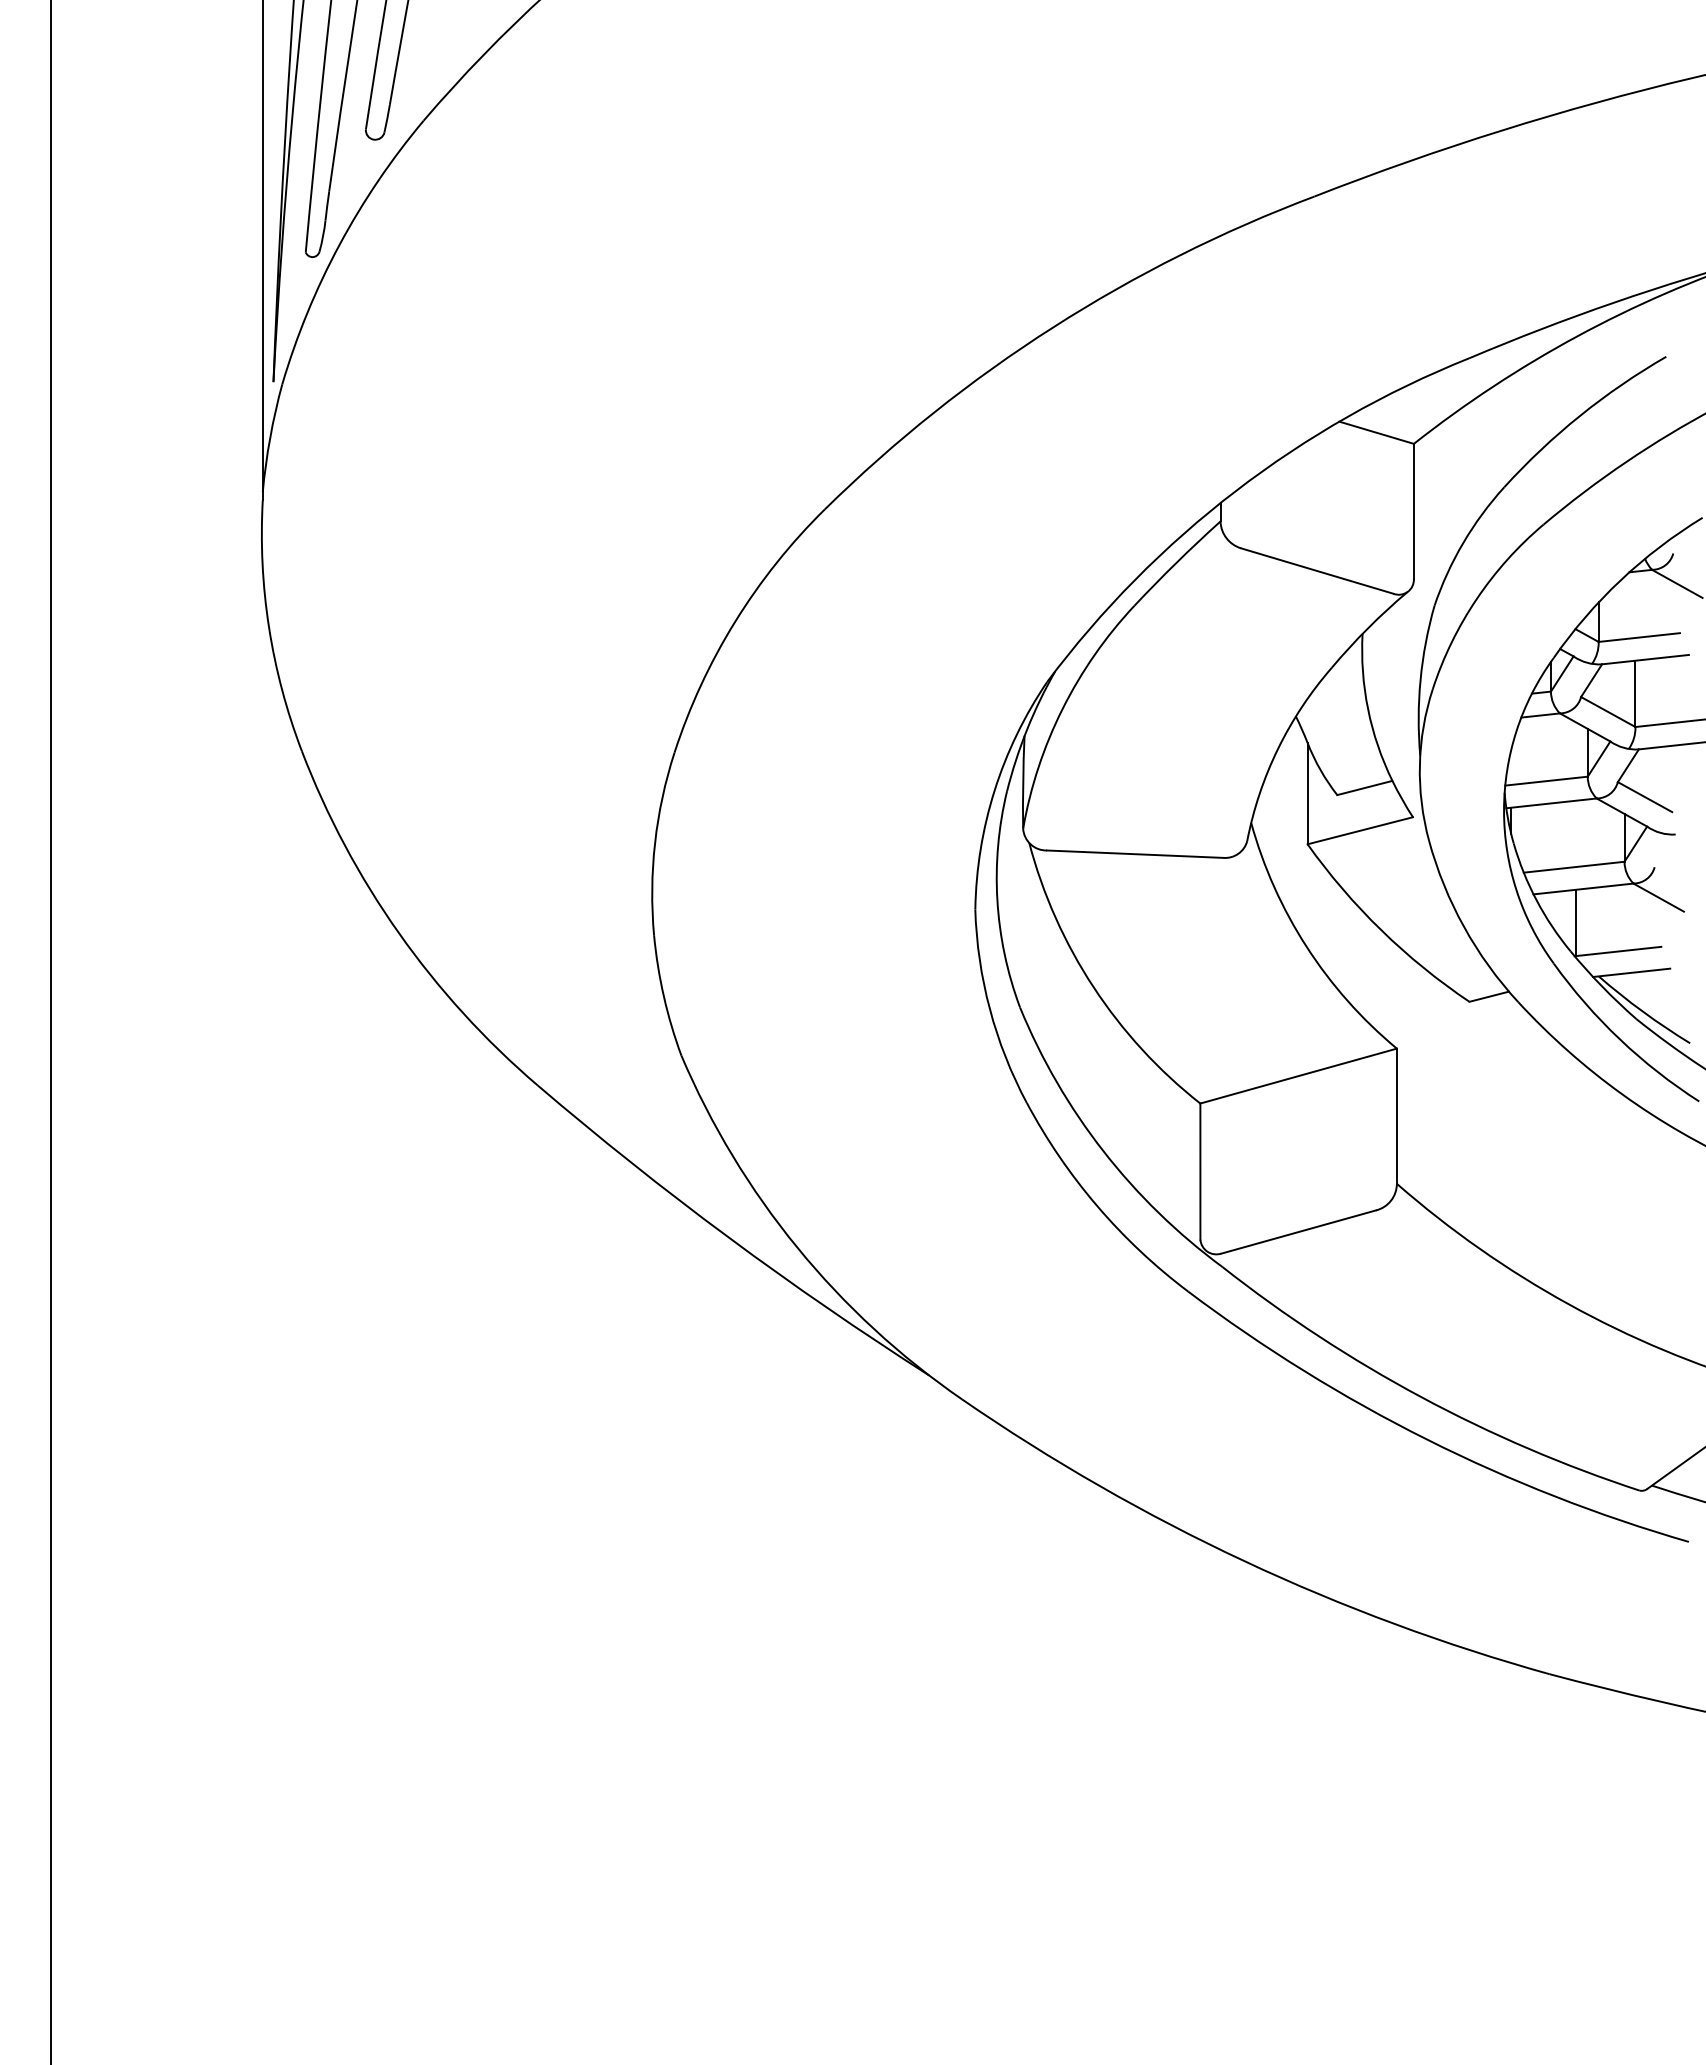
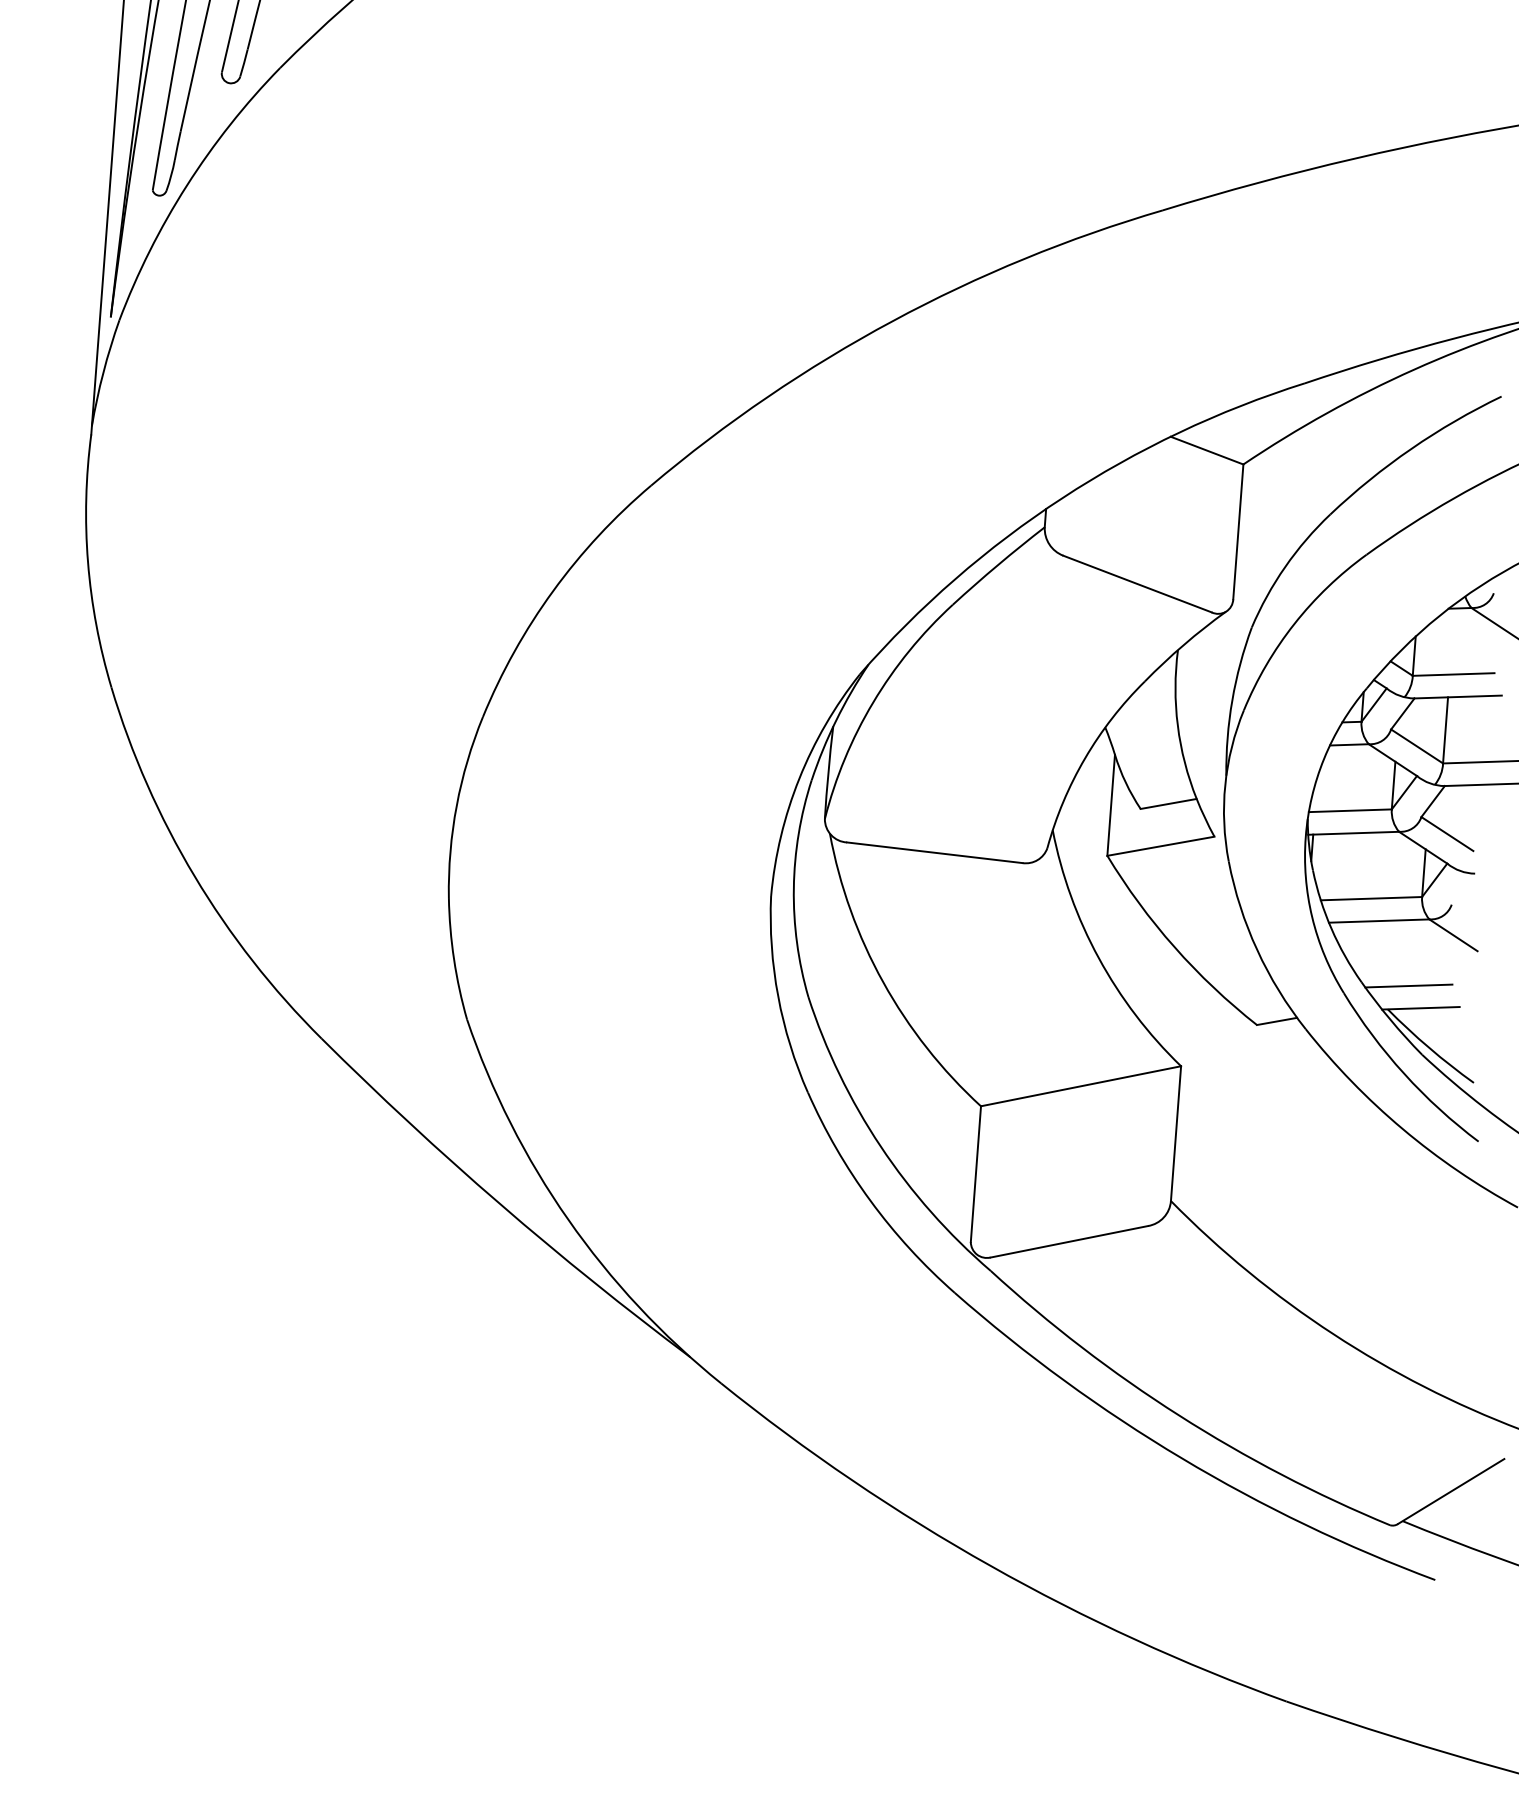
line: (1576, 922) -> (1369, 953), removed

